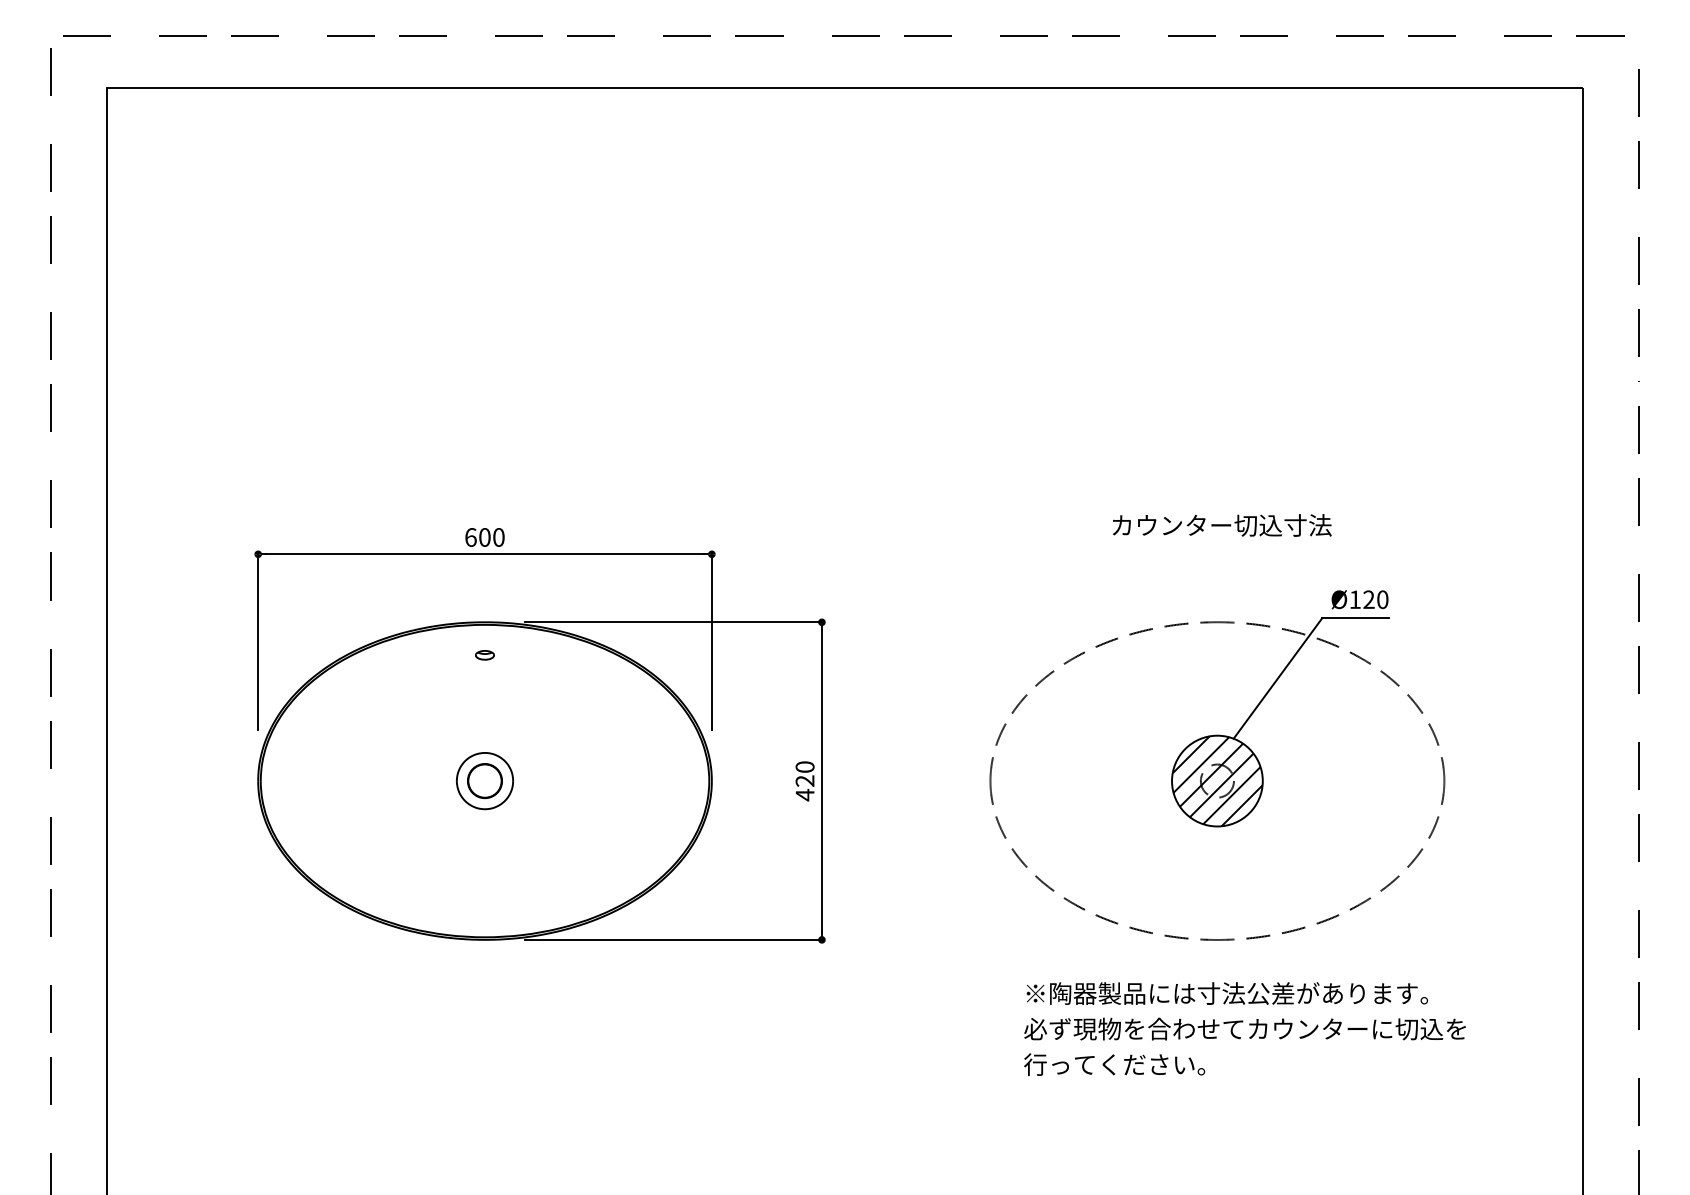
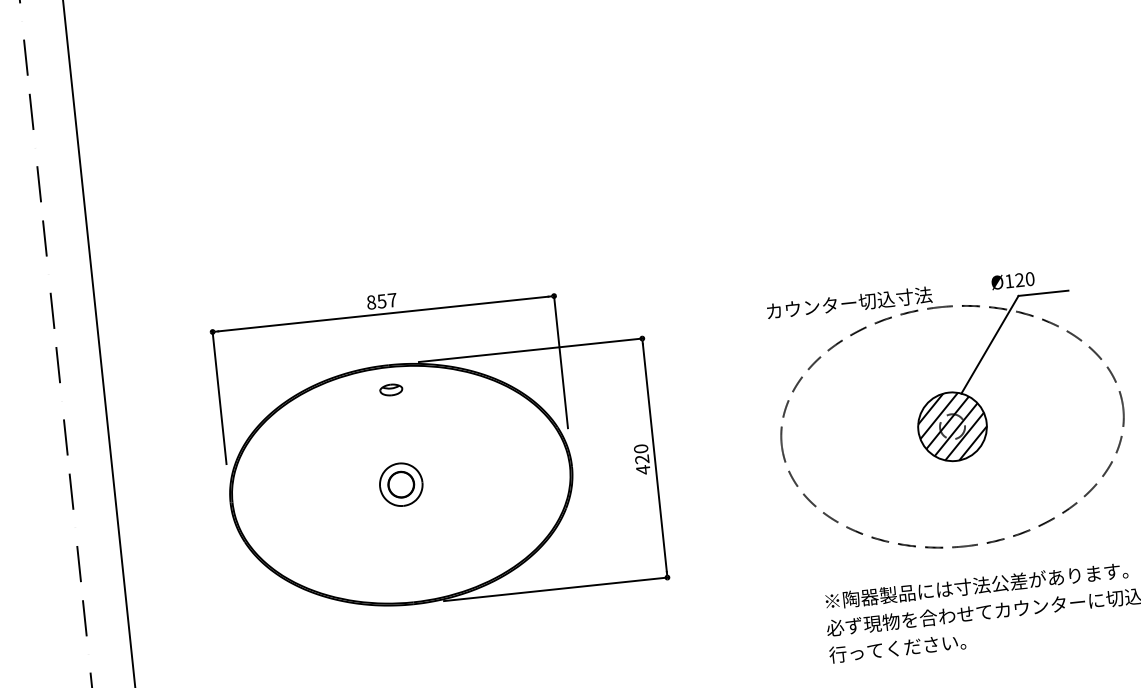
text: (1222, 525) -> (849, 303), moved
text: (484, 537) -> (381, 301), 600 -> 857
text: (1359, 599) -> (1012, 280), moved
part: (484, 655) -> (390, 390), size x1.6

